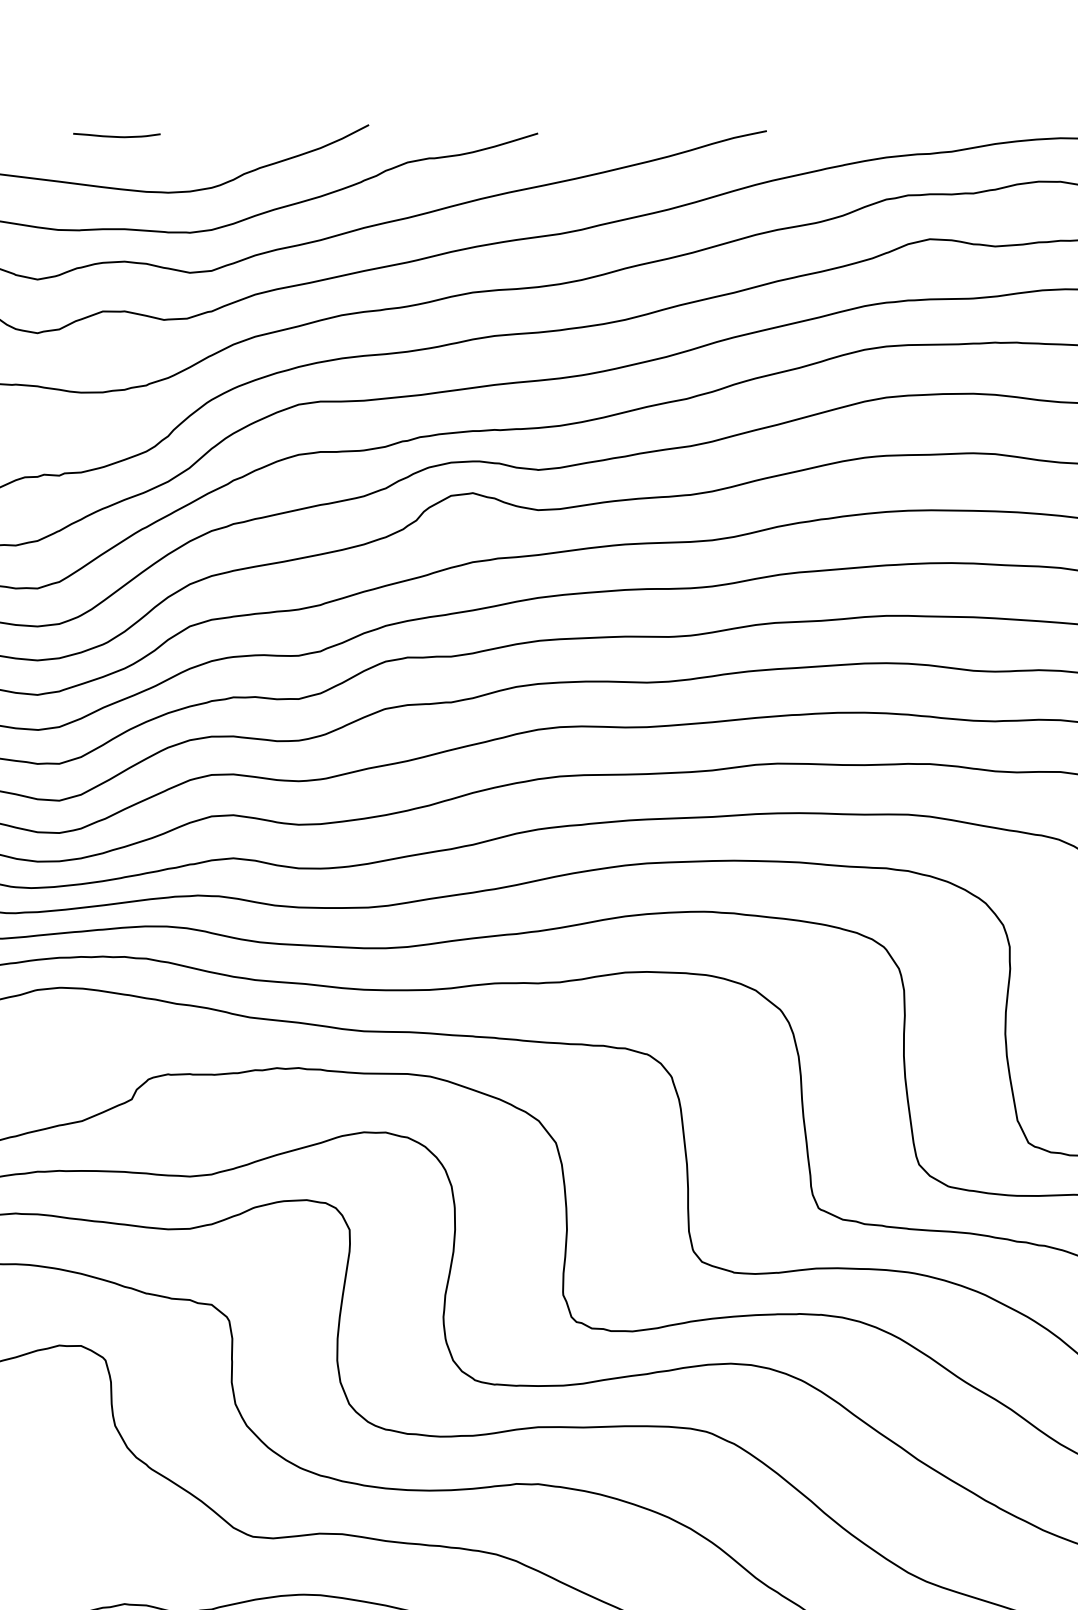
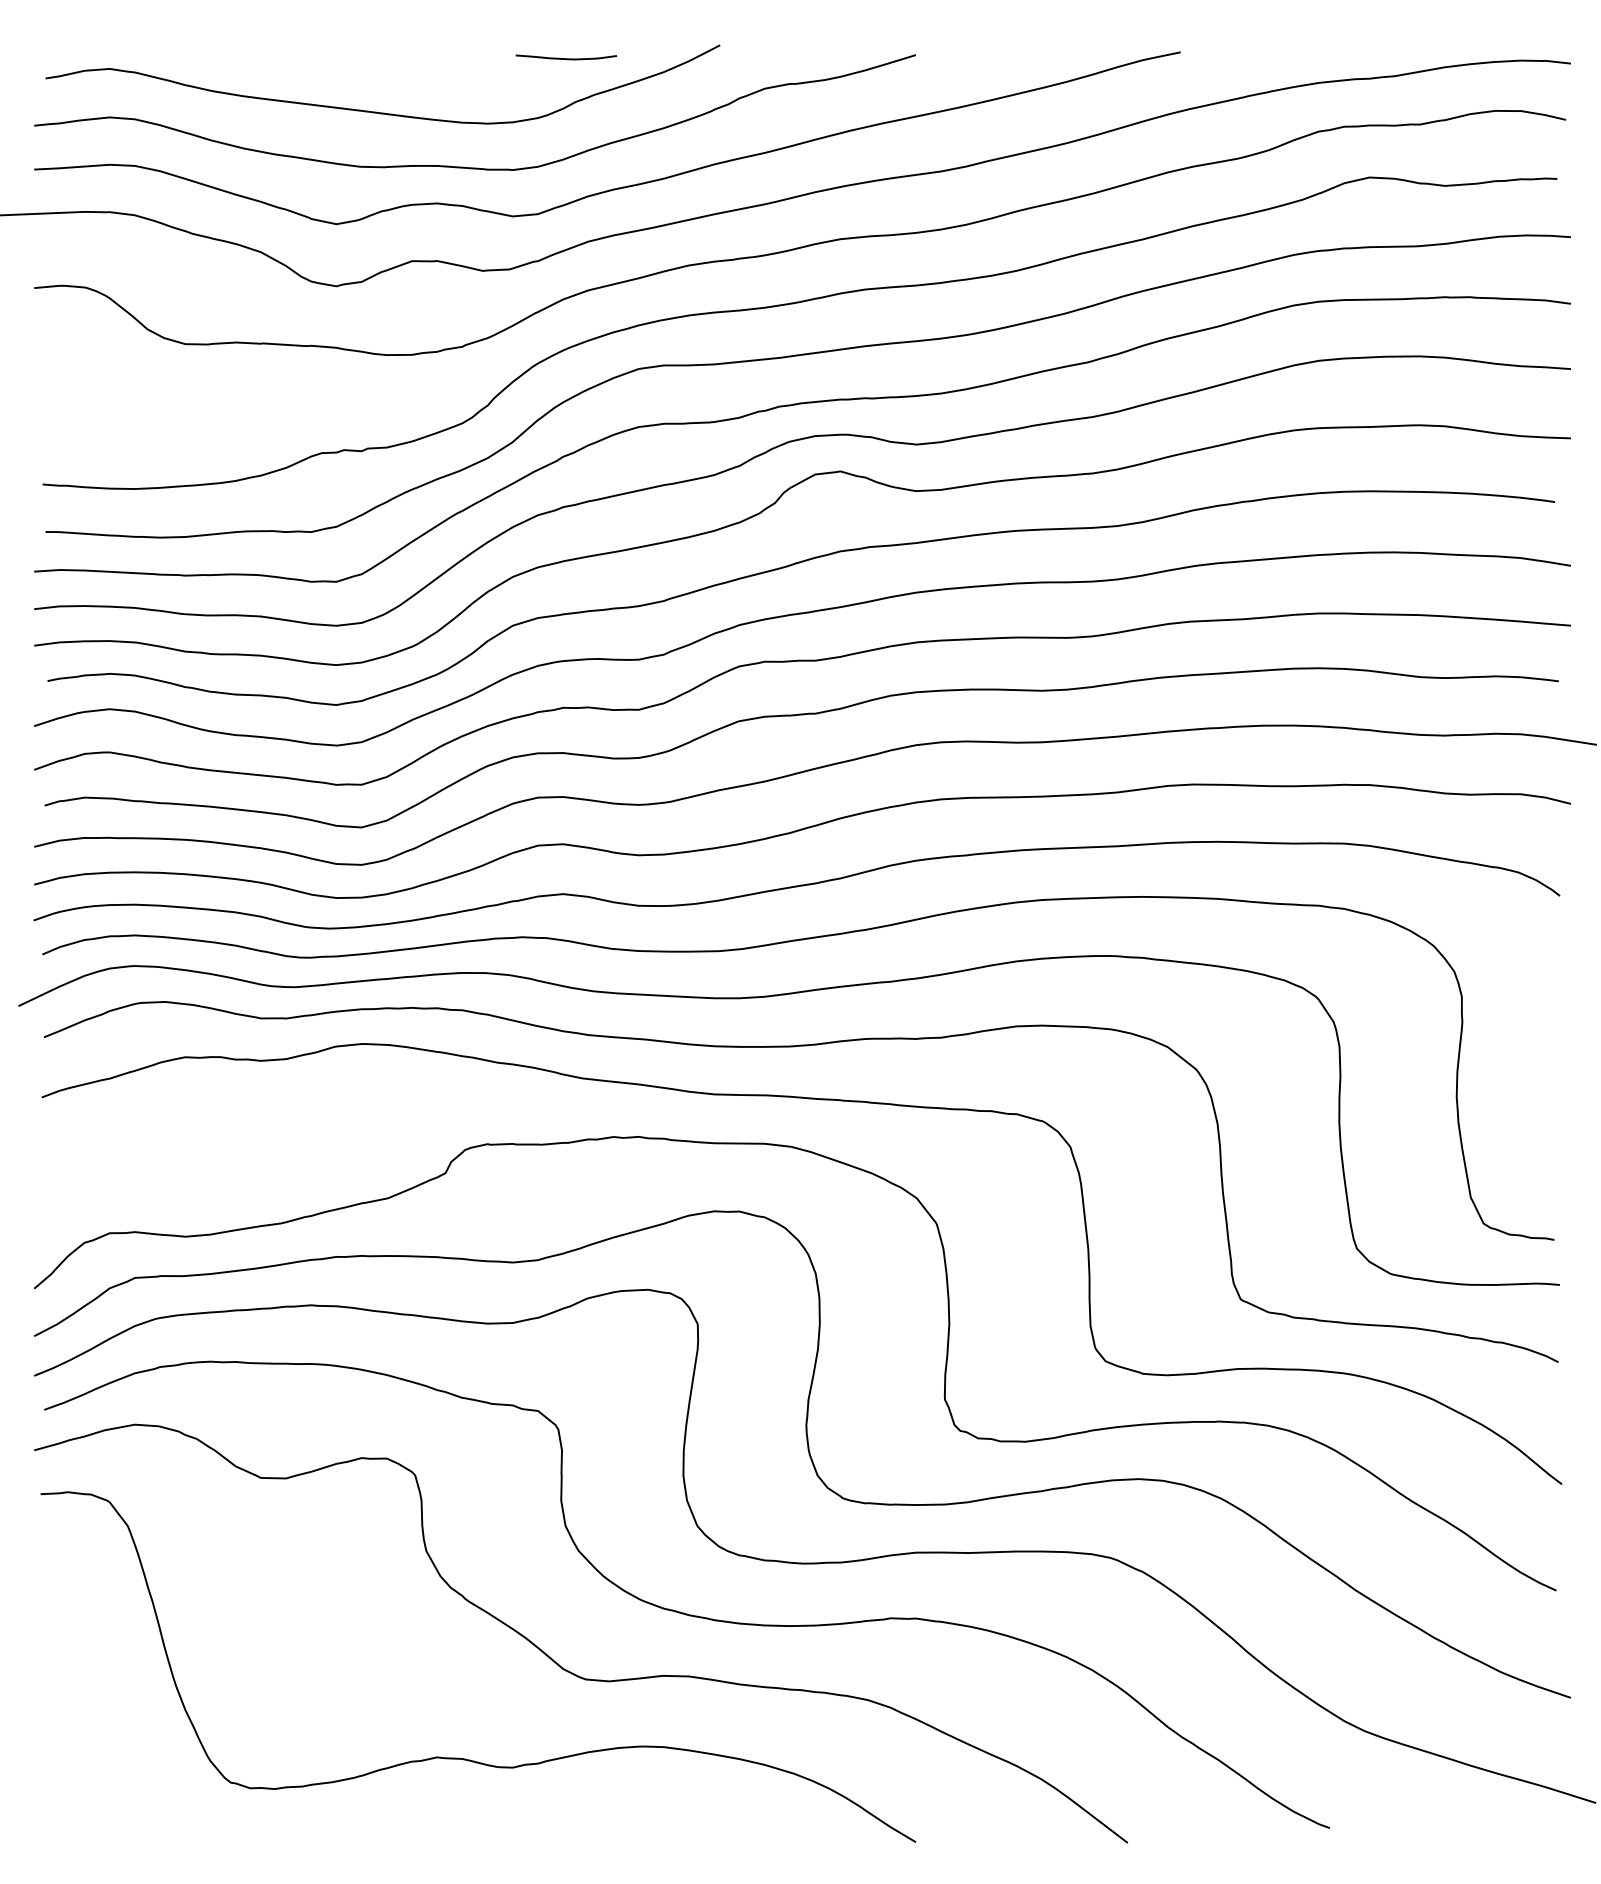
curve: (116, 136) -> (565, 58), moved

